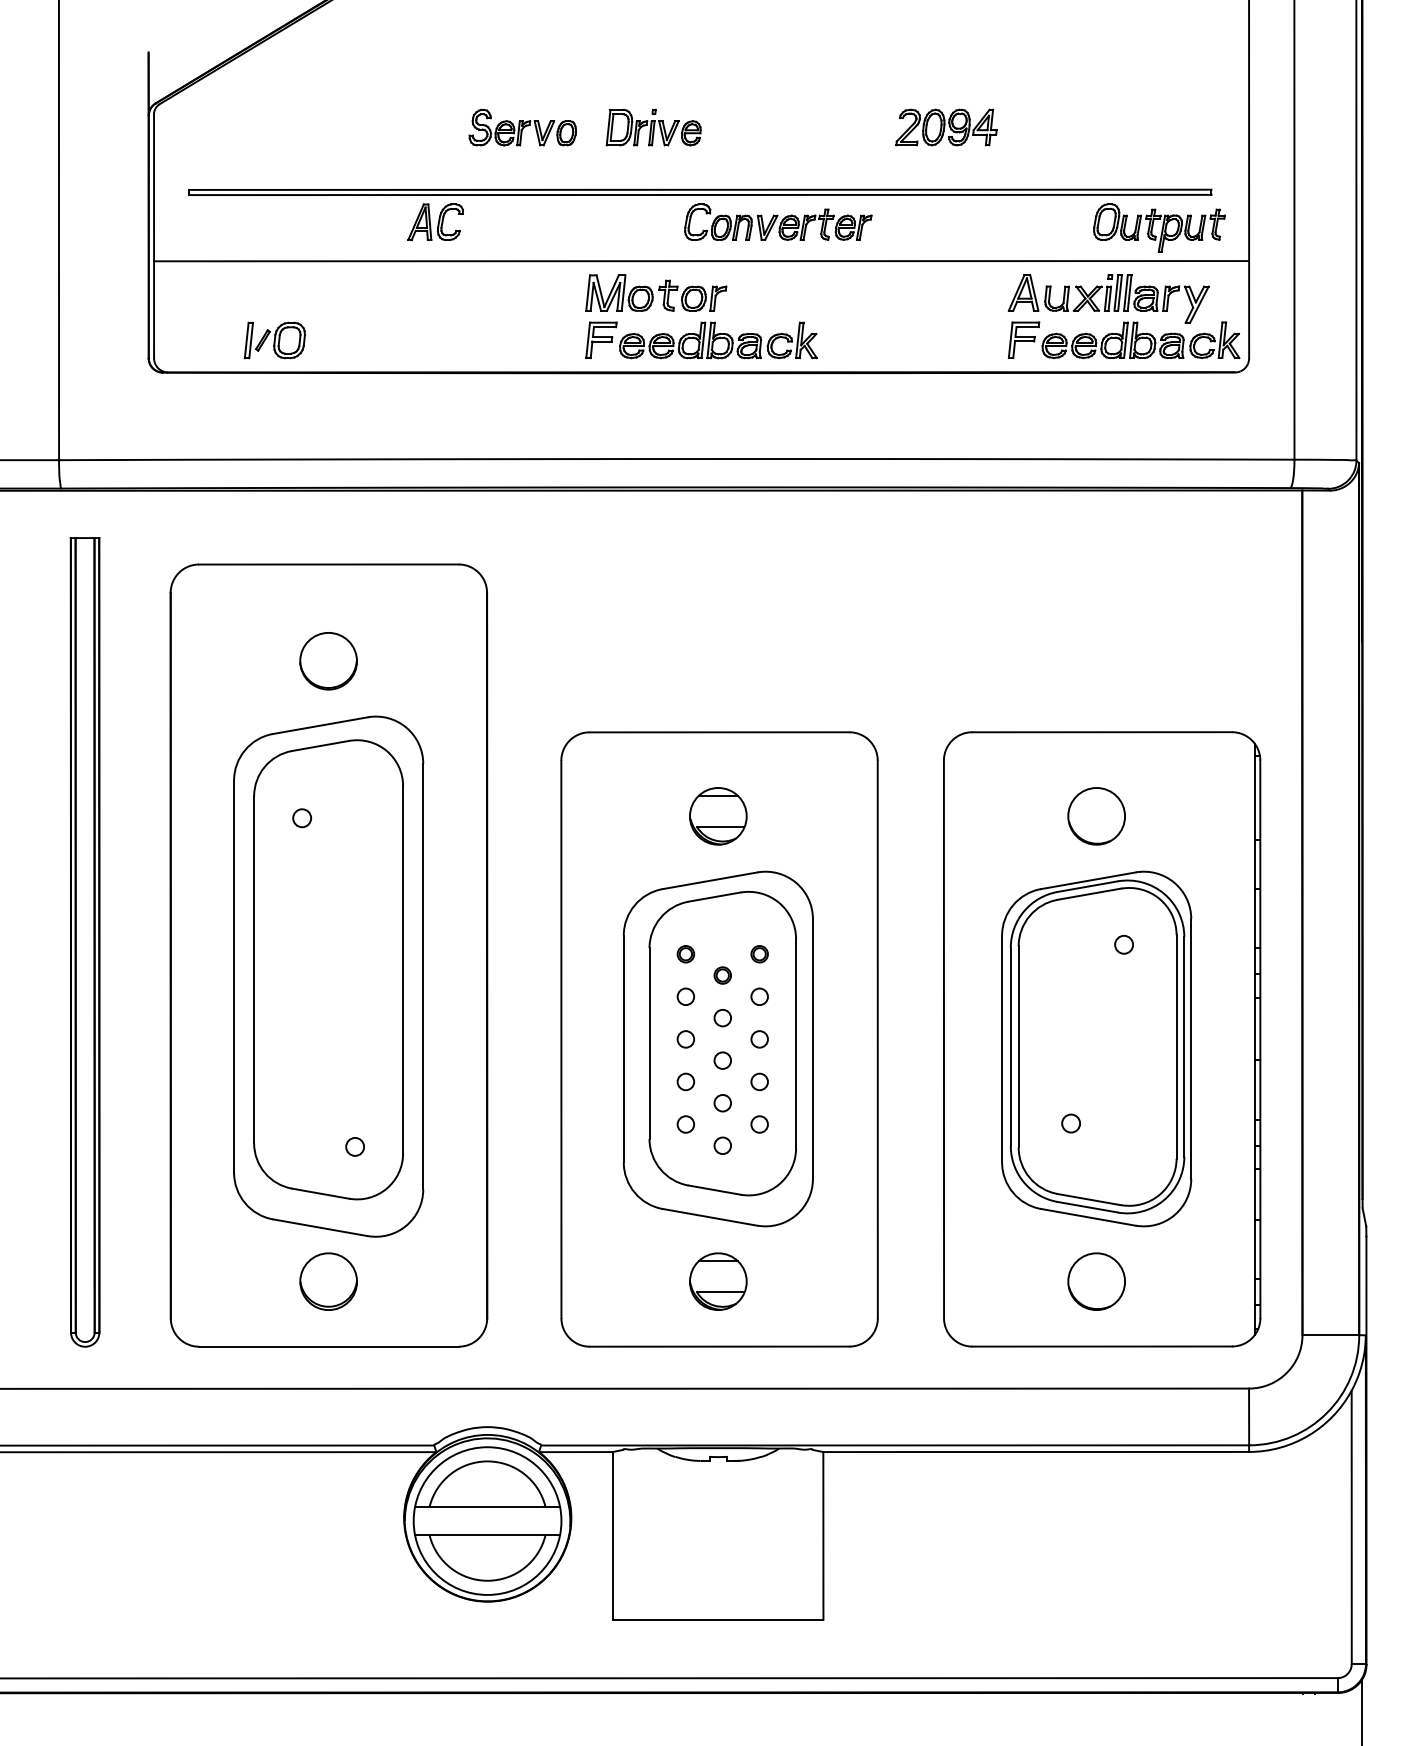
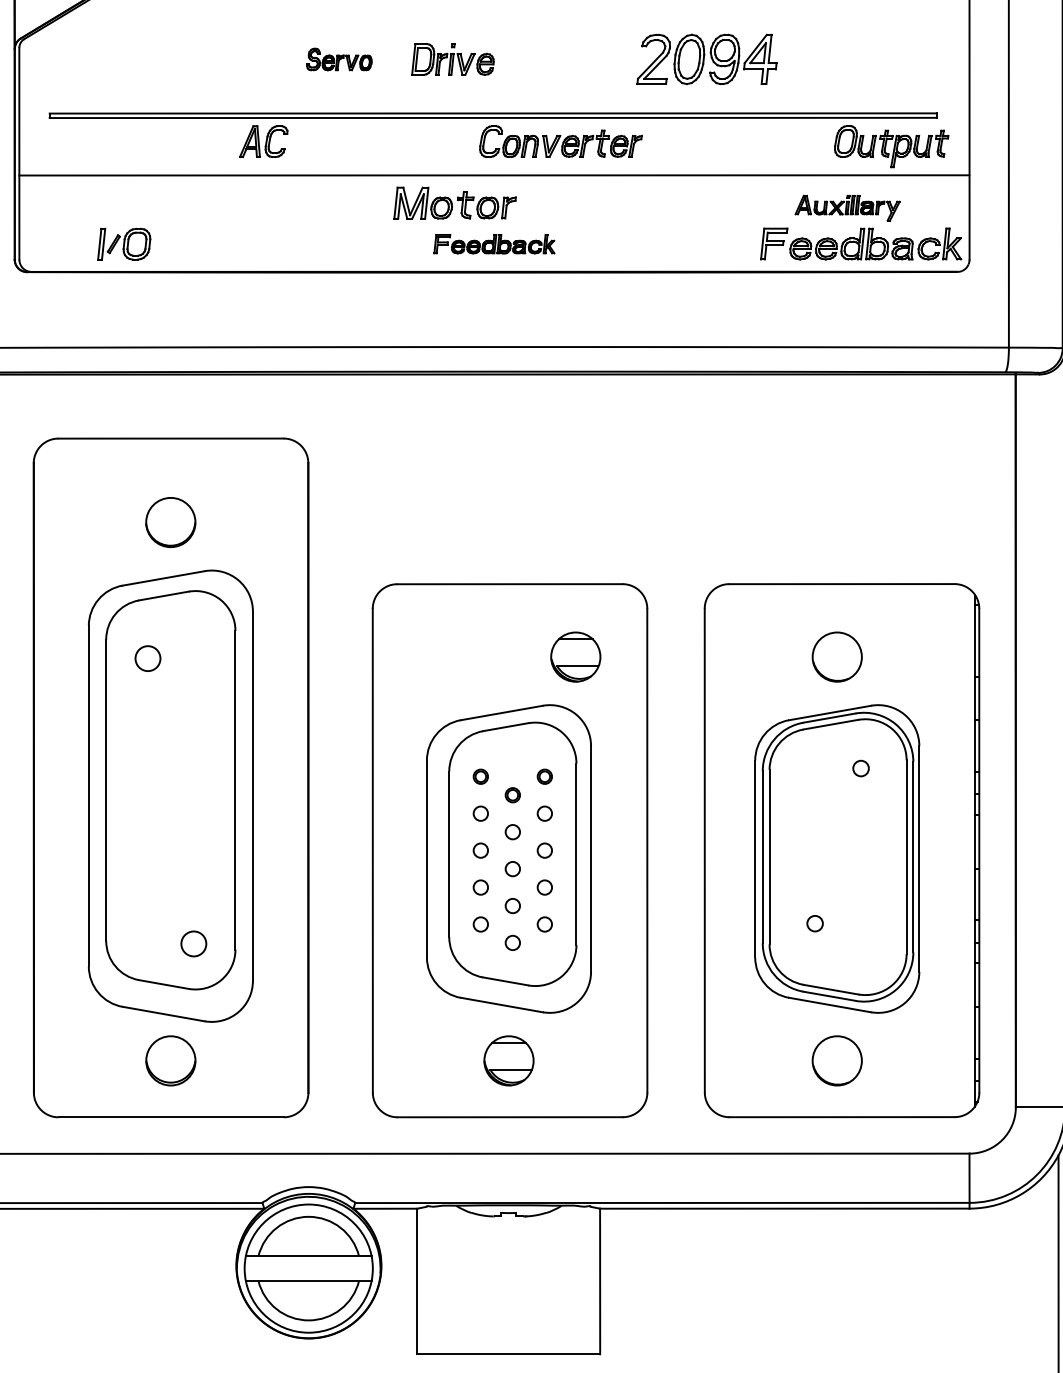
part: (522, 127) -> (339, 59), size x0.7
part: (946, 127) -> (706, 59), size x1.6
part: (1108, 298) -> (847, 207), size x0.6
part: (701, 340) -> (494, 244), size x0.6
part: (718, 816) -> (575, 657), moved
circle: (301, 818) -> (147, 658), size x1.6
circle: (355, 1146) -> (194, 943), size x1.6

